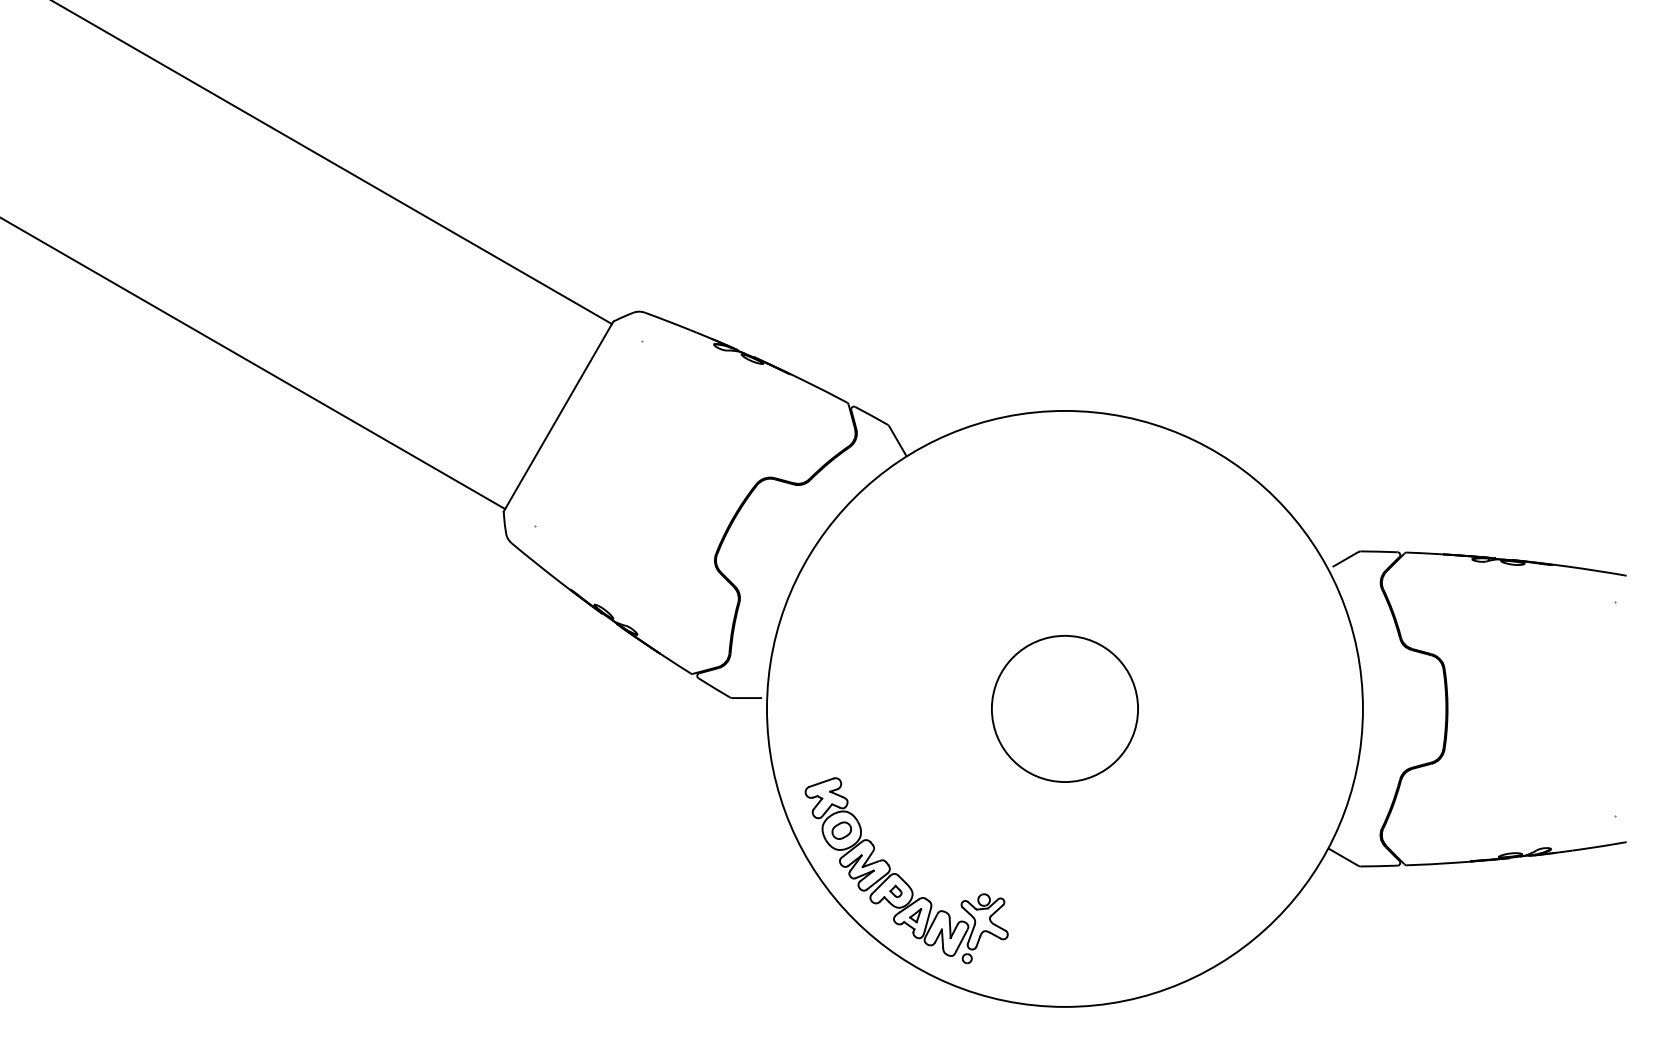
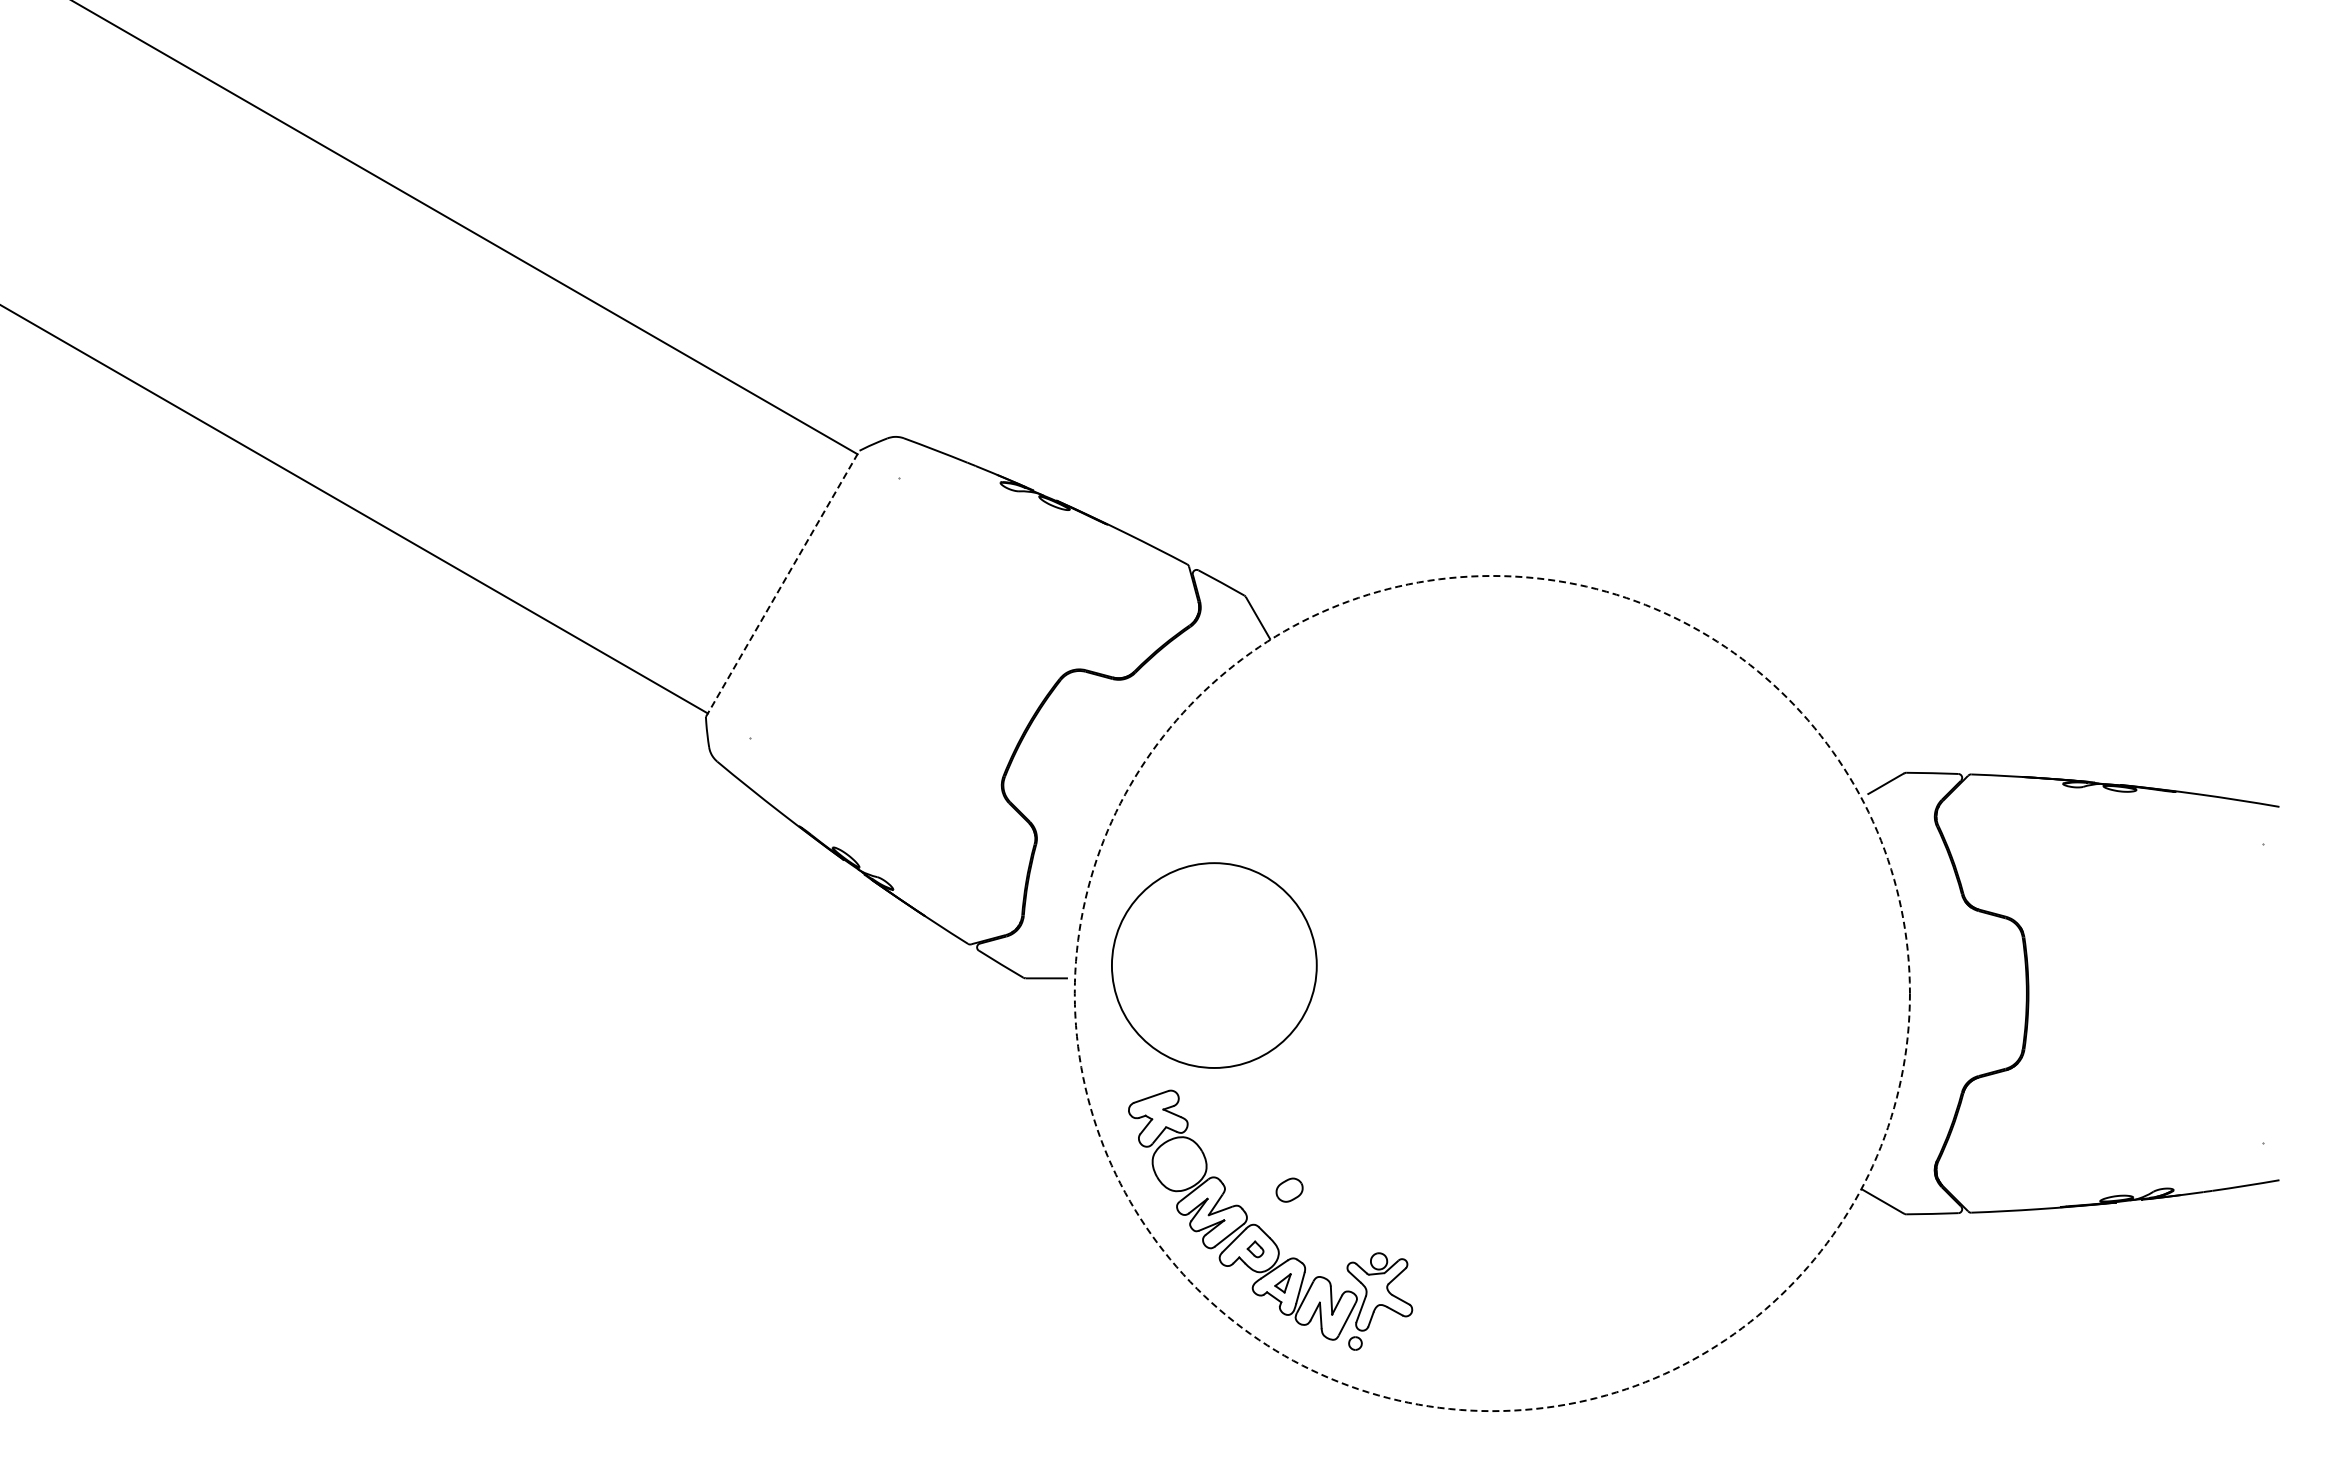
line: (558, 416) -> (782, 583), solid -> dashed
circle: (1064, 708) -> (1491, 993), solid -> dashed
circle: (1065, 708) -> (1214, 965), moved
part: (841, 830) -> (1289, 1189), moved

